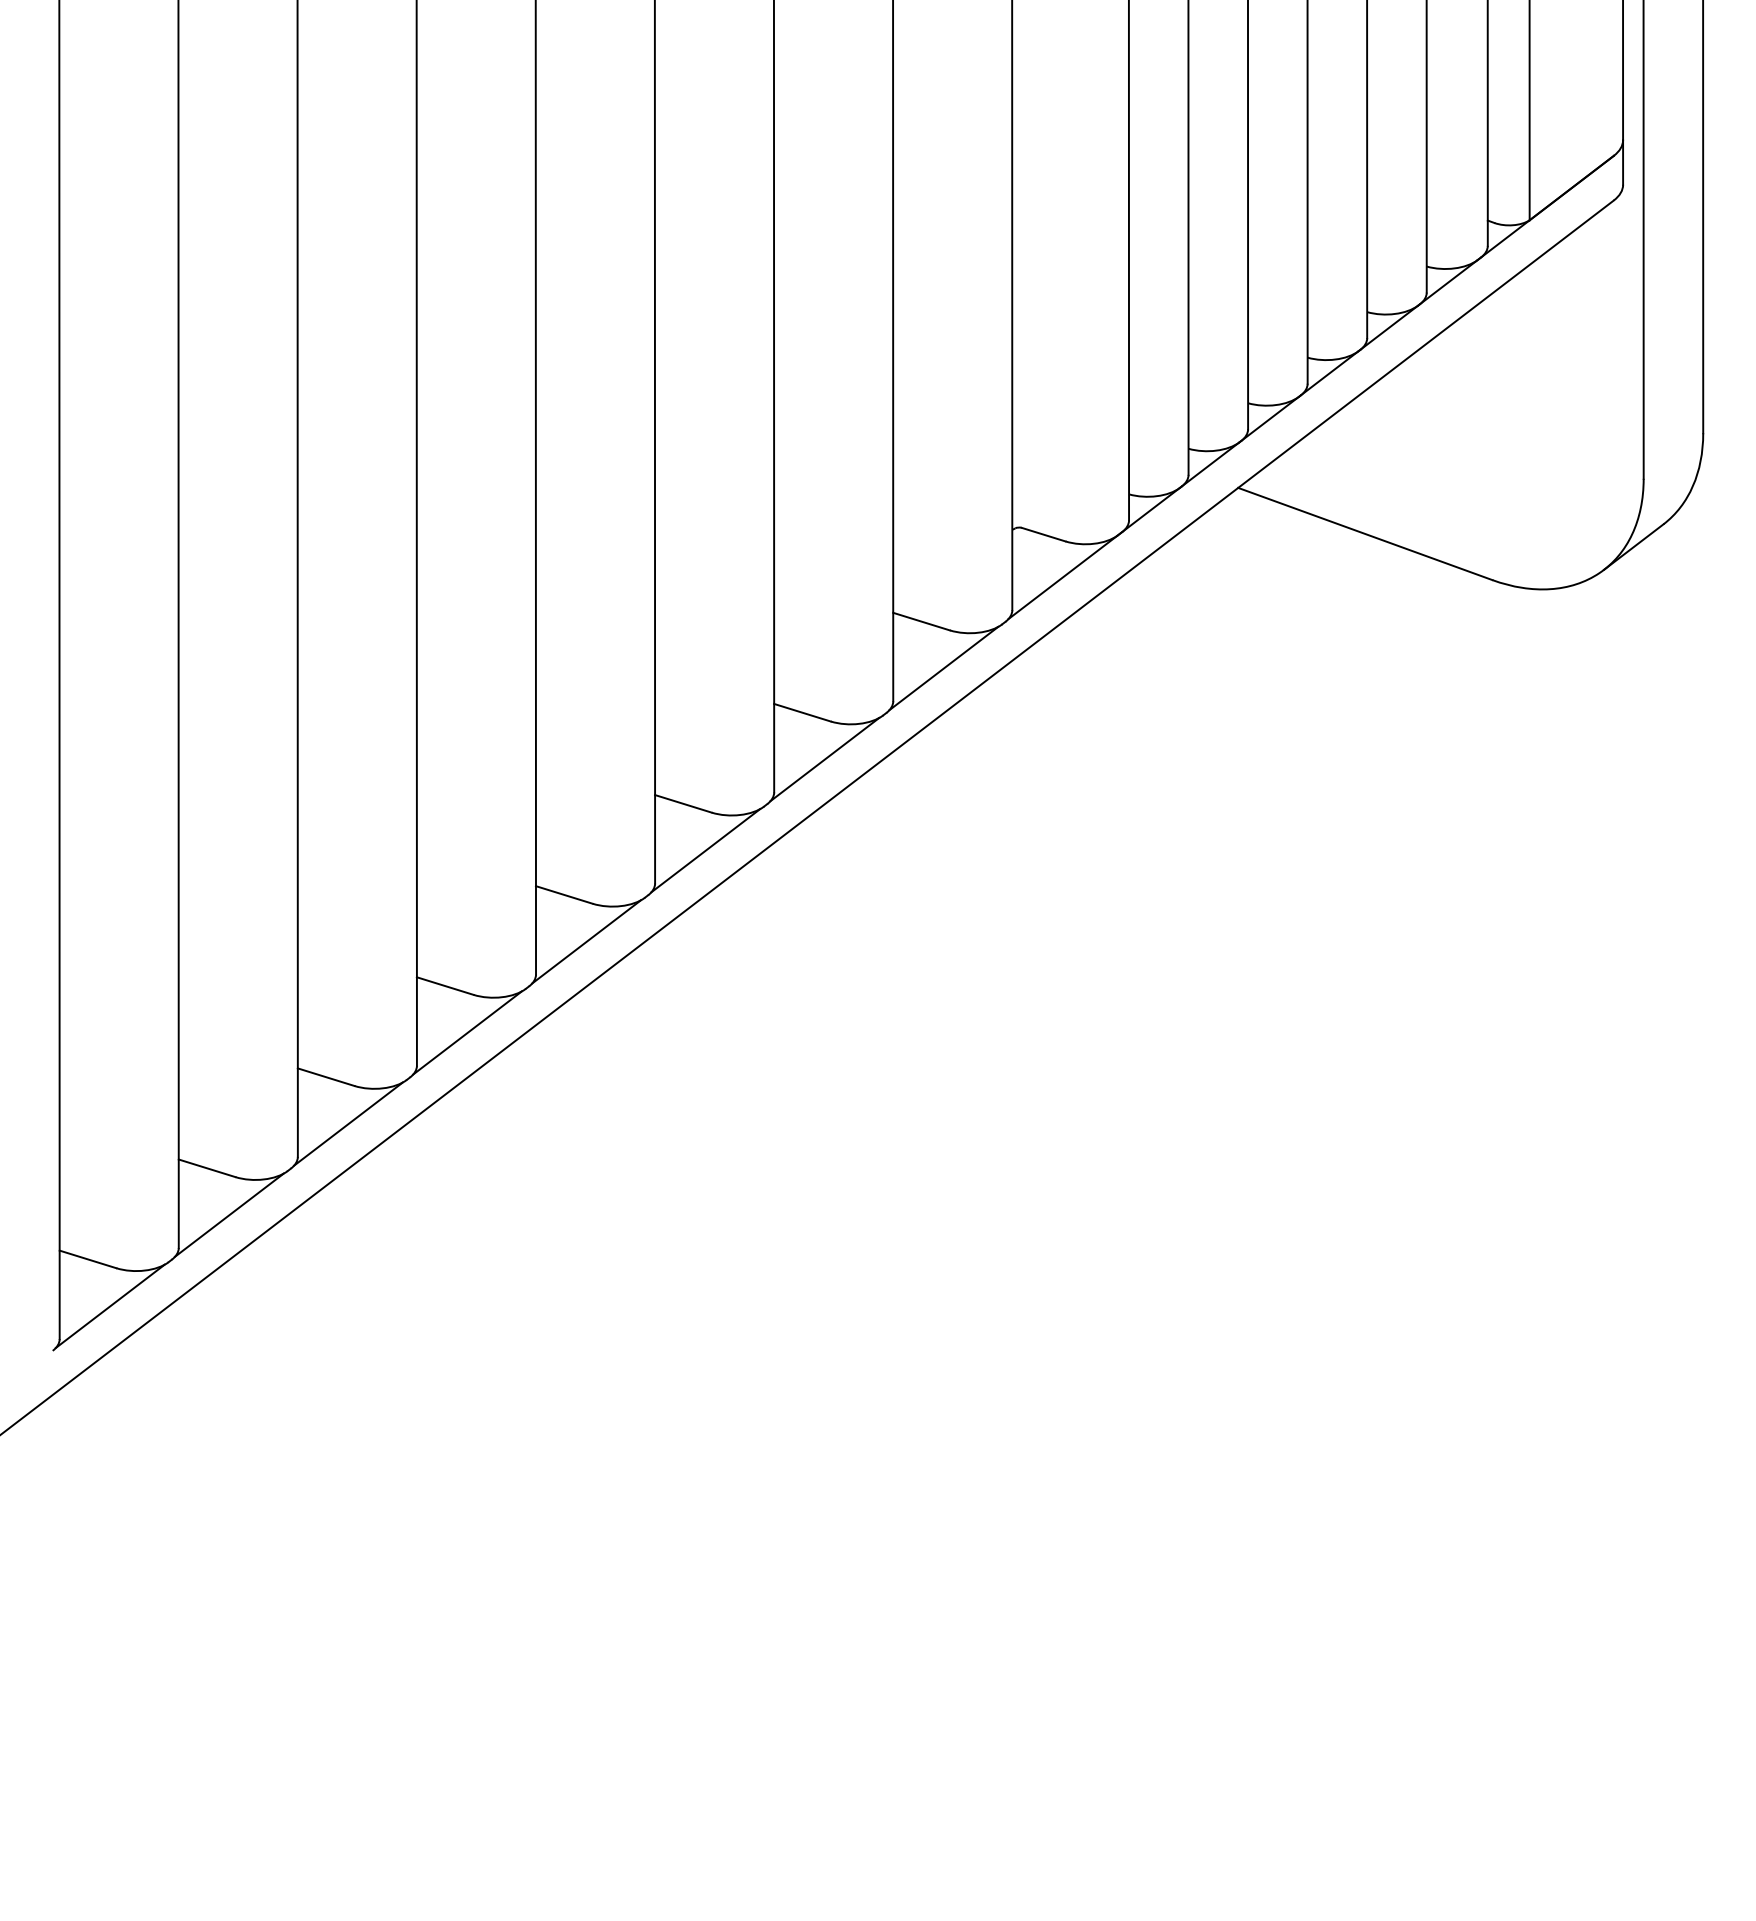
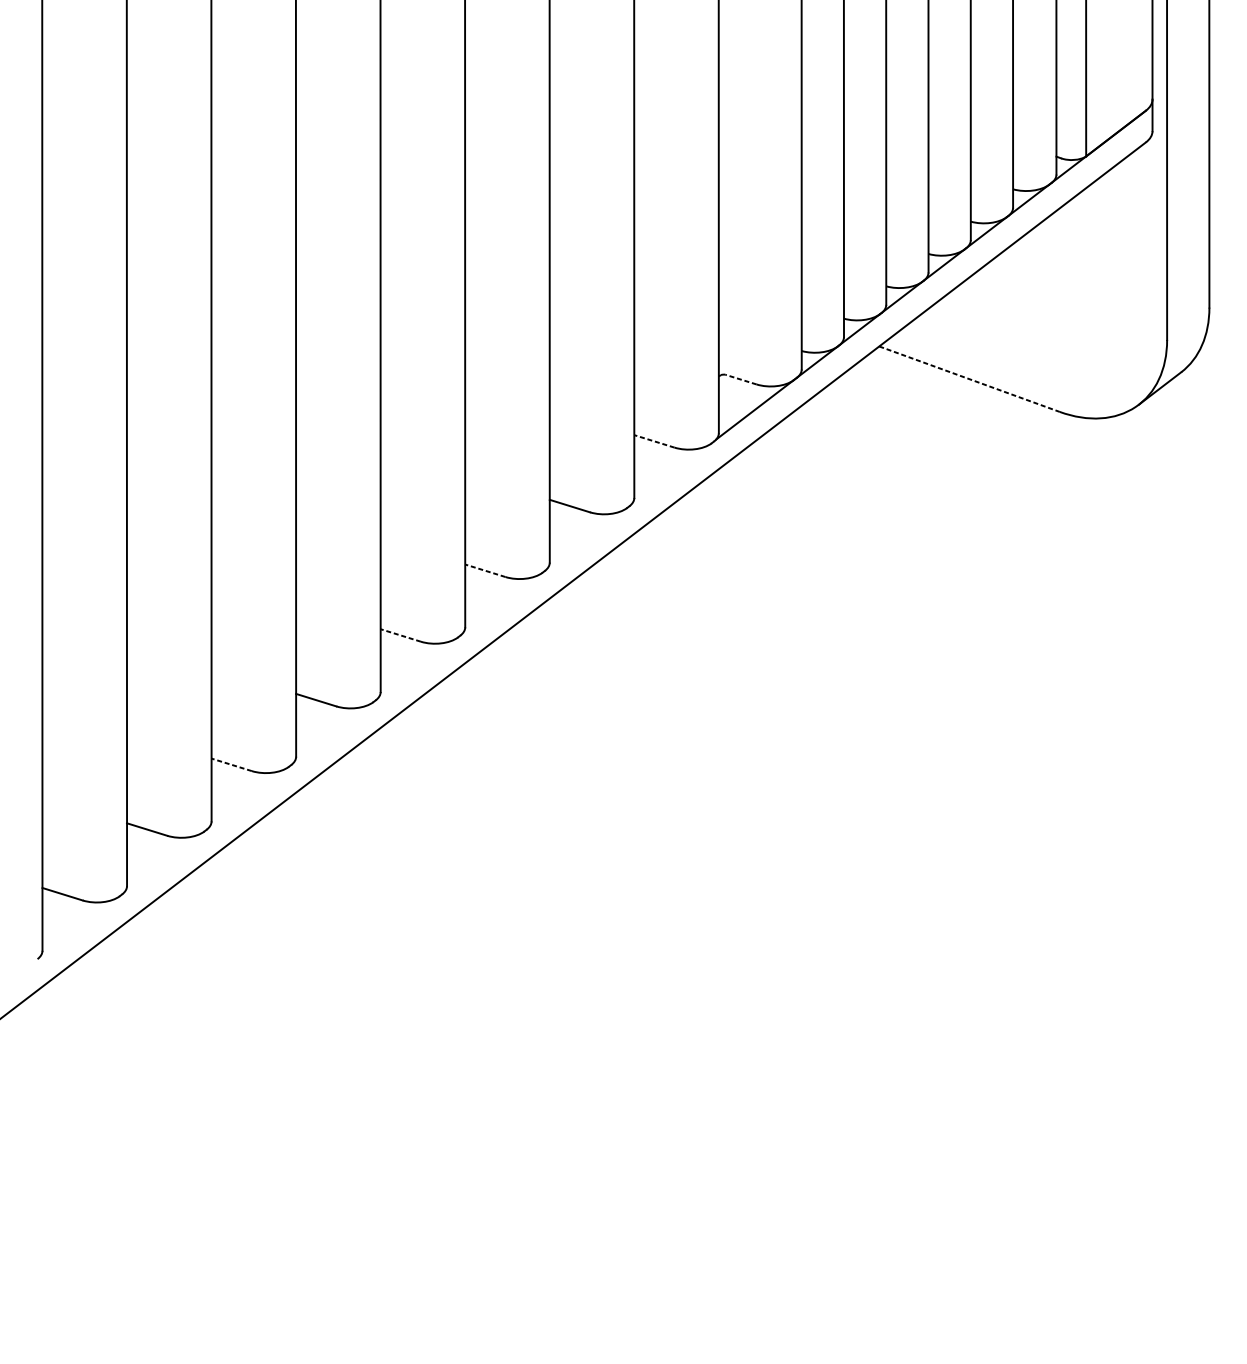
line: (1043, 534) -> (741, 379), solid -> dashed
line: (1365, 534) -> (969, 379), solid -> dashed
line: (921, 621) -> (654, 441), solid -> dashed
line: (943, 668) -> (670, 474), removed
line: (824, 759) -> (585, 539), removed
line: (683, 803) -> (485, 570), solid -> dashed
line: (705, 850) -> (501, 603), removed
line: (564, 894) -> (400, 635), solid -> dashed
line: (586, 941) -> (416, 668), removed
line: (467, 1032) -> (332, 733), removed
line: (326, 1077) -> (231, 765), solid -> dashed
line: (348, 1123) -> (247, 797), removed
line: (229, 1214) -> (163, 862), removed
line: (109, 1305) -> (77, 926), removed

